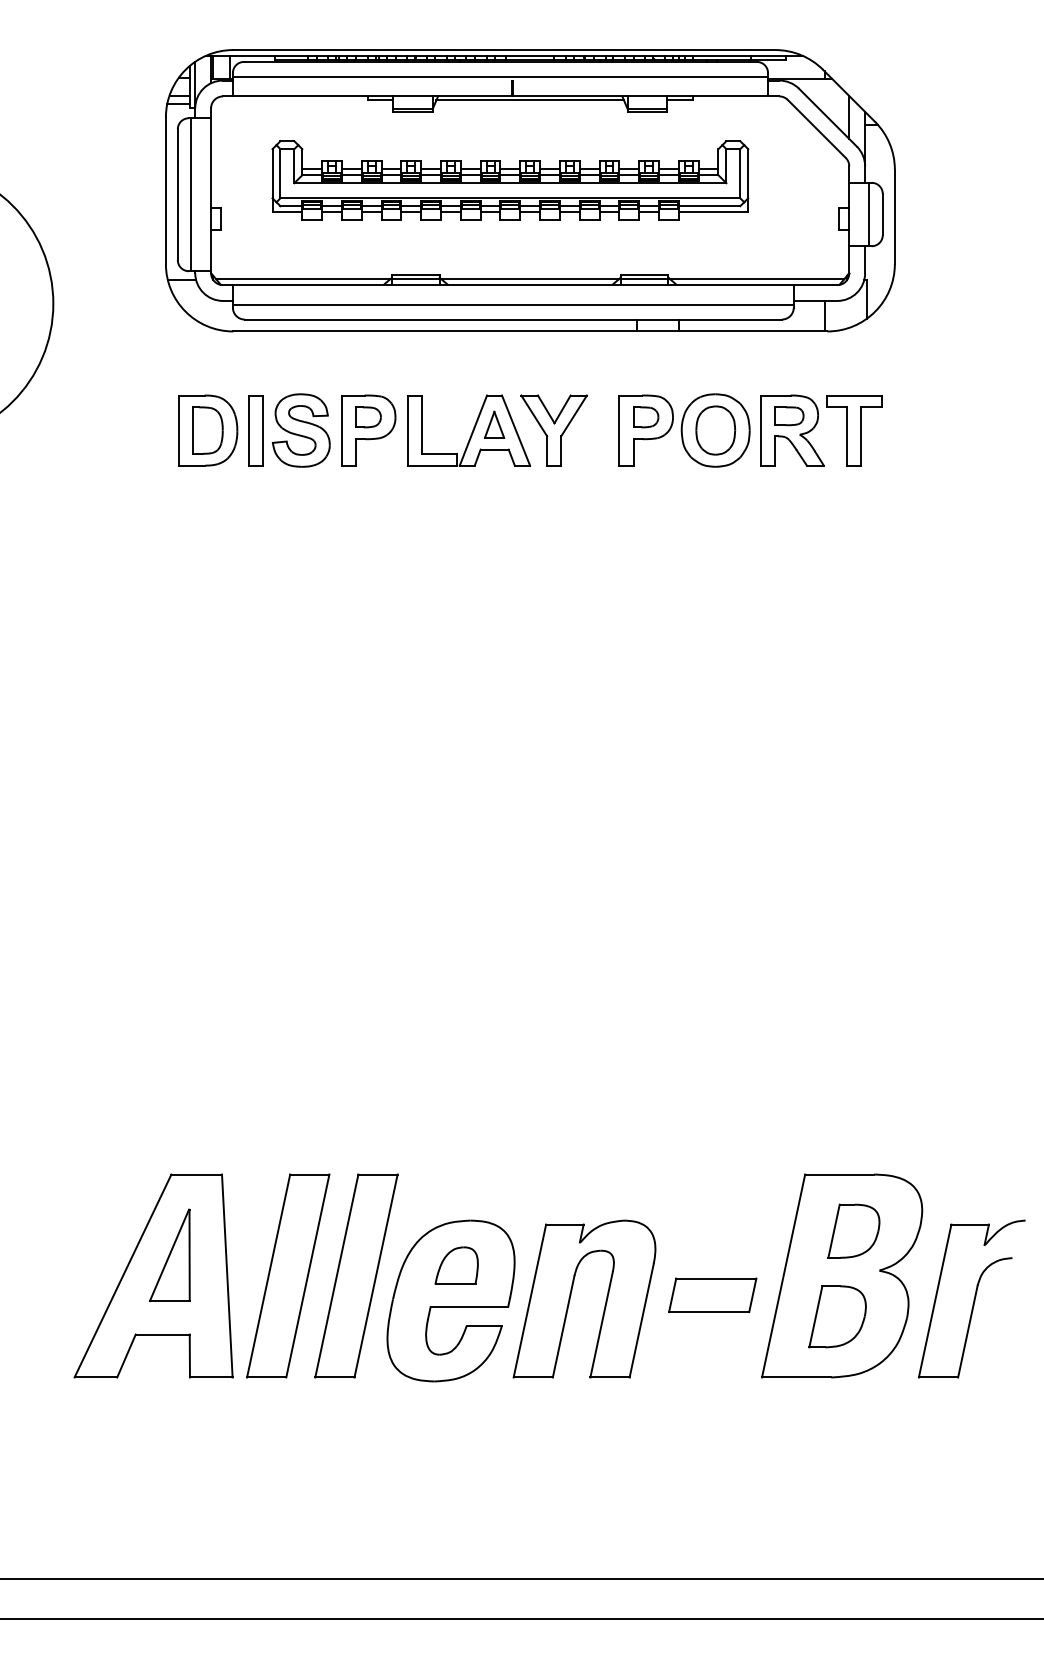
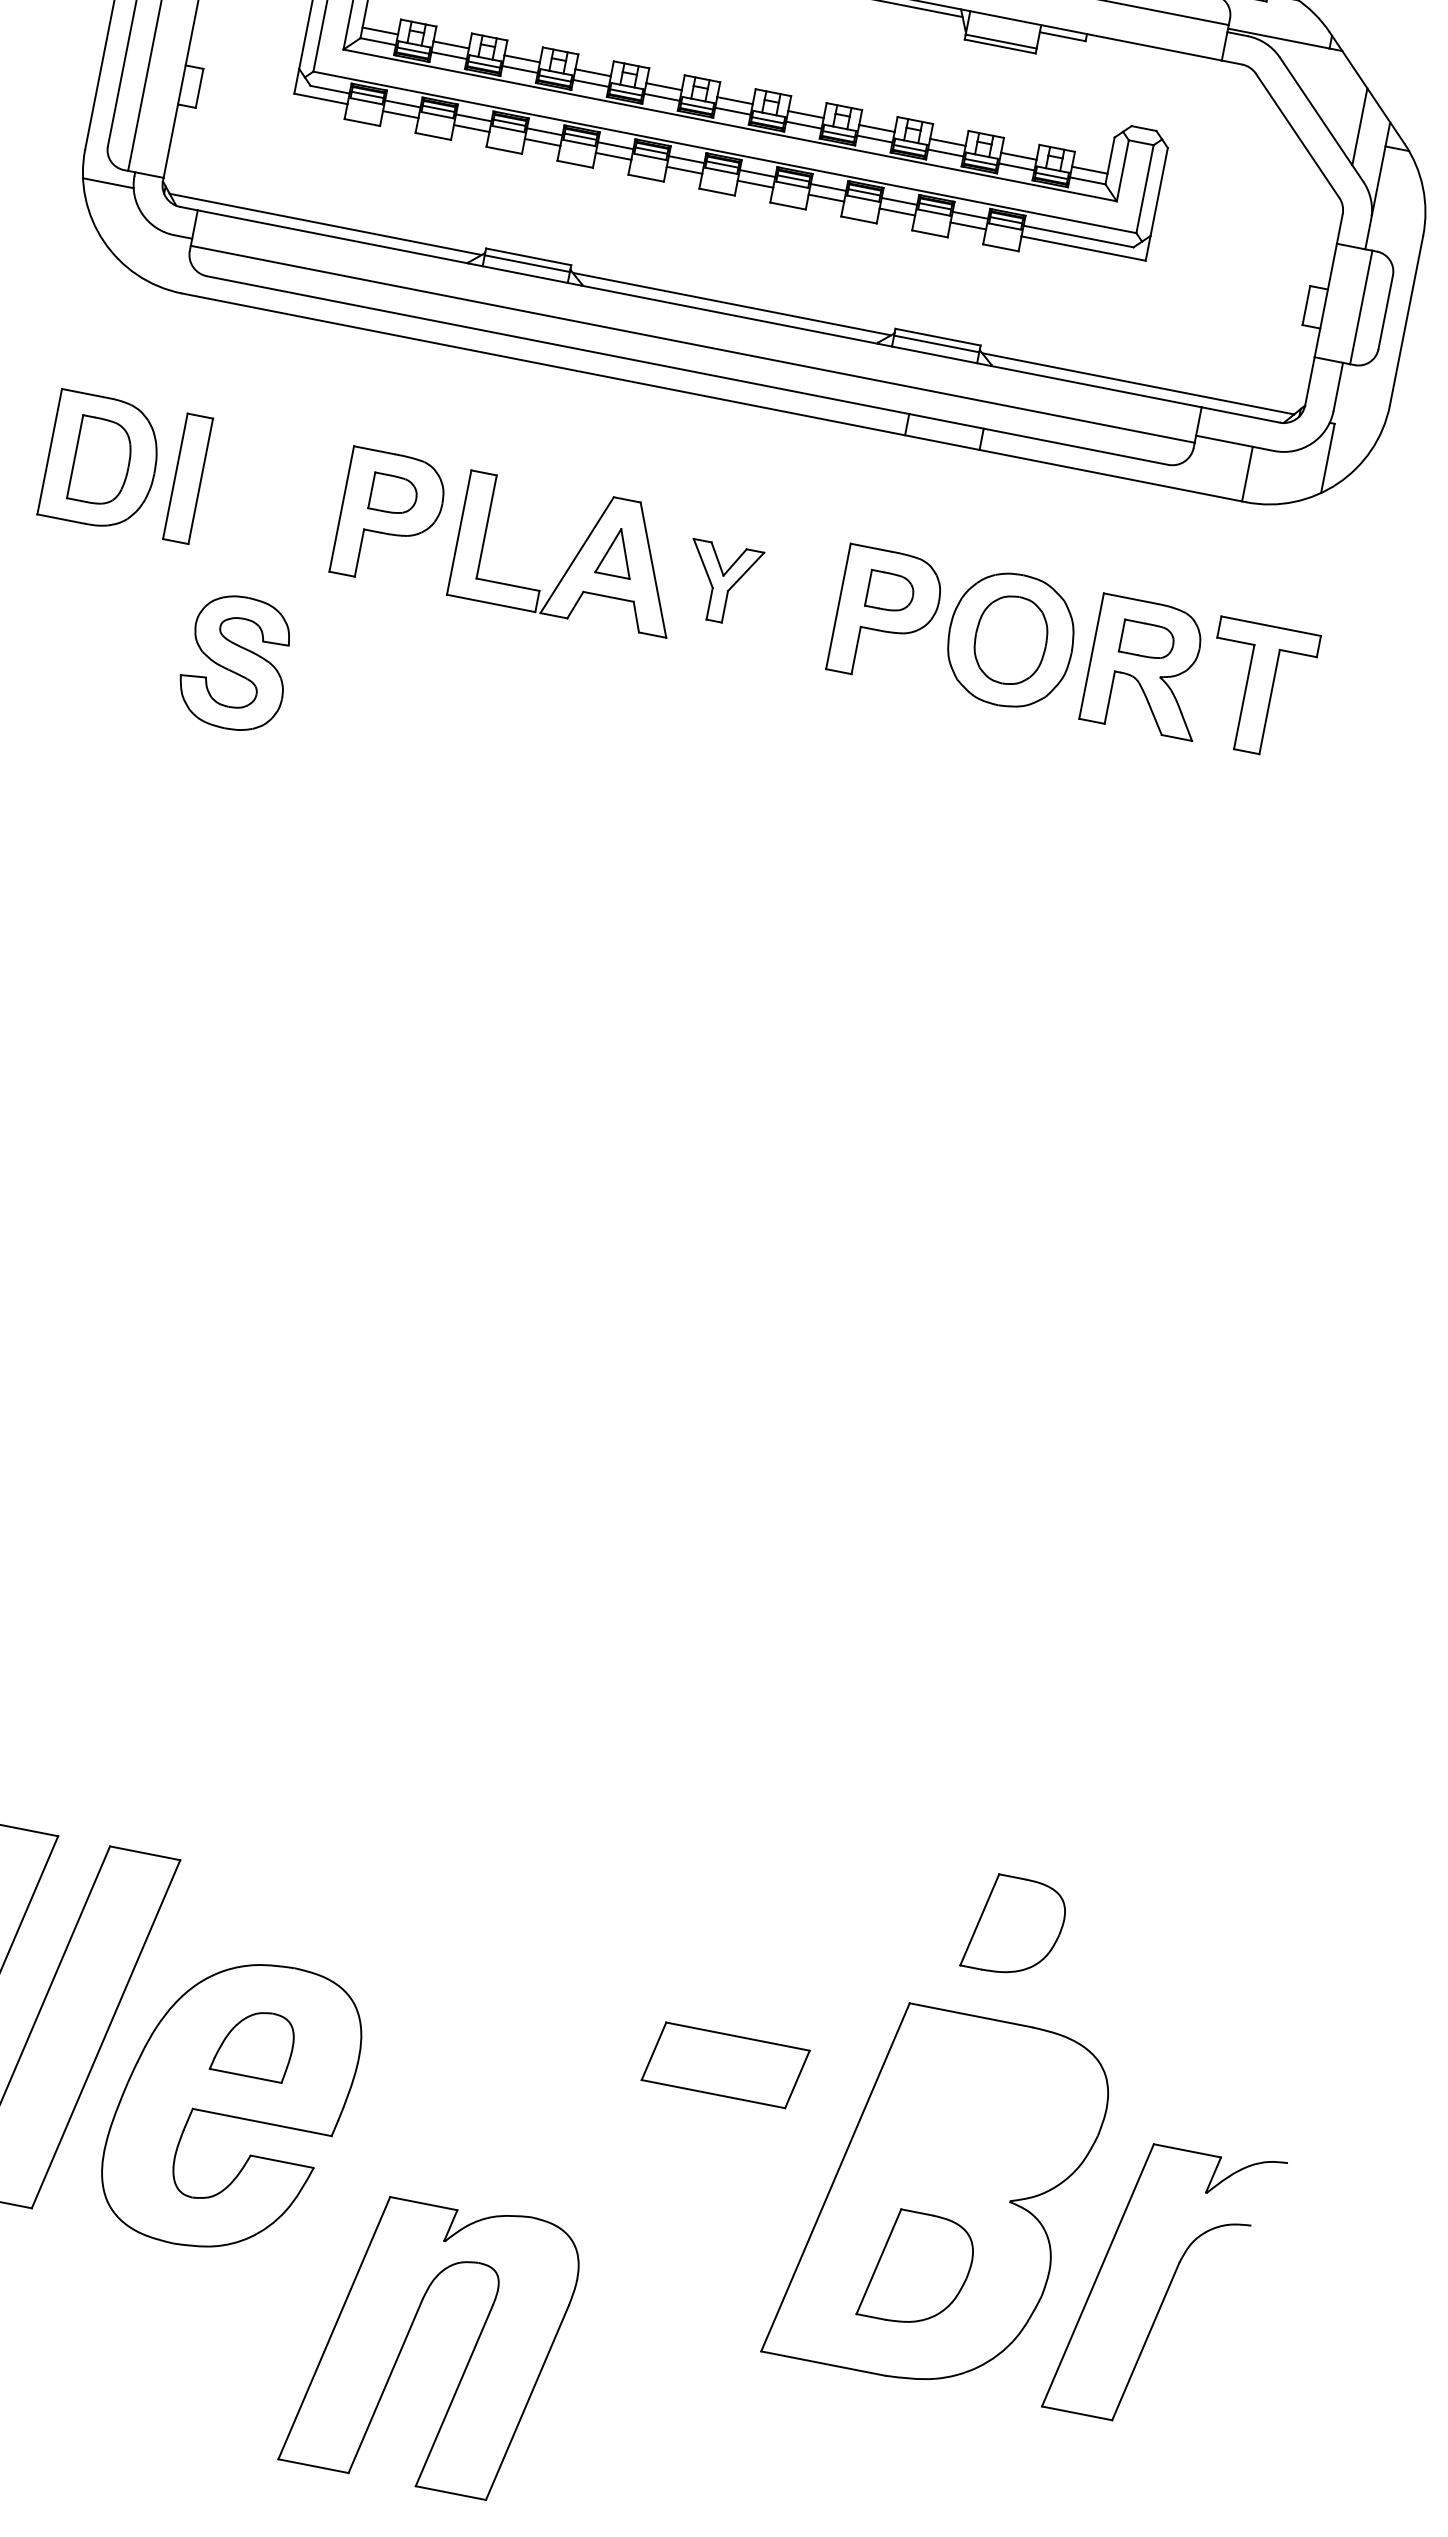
part: (300, 430) -> (234, 662), moved
part: (553, 430) -> (720, 583), size x0.6
part: (853, 1230) -> (1014, 1925), moved
part: (571, 1295) -> (410, 2332), moved
part: (712, 1295) -> (725, 2065), moved

